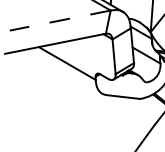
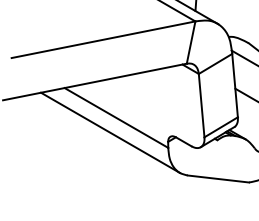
line: (59, 20) -> (102, 39), dashed -> solid
line: (63, 71) -> (109, 132), added

